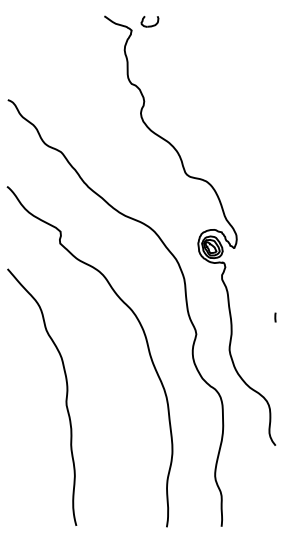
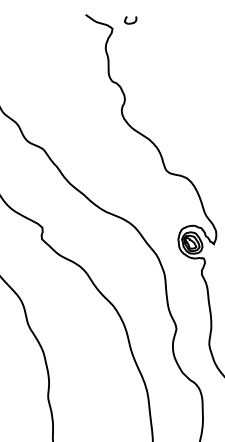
part: (149, 21) -> (130, 19), size x0.7

